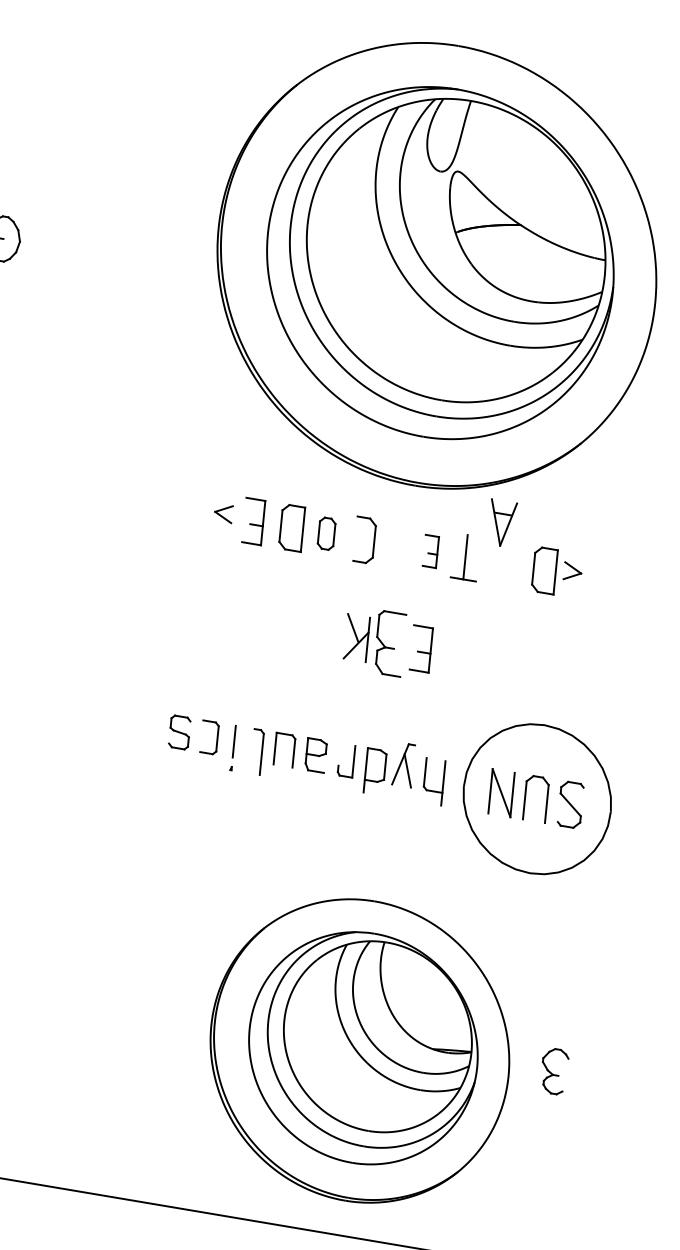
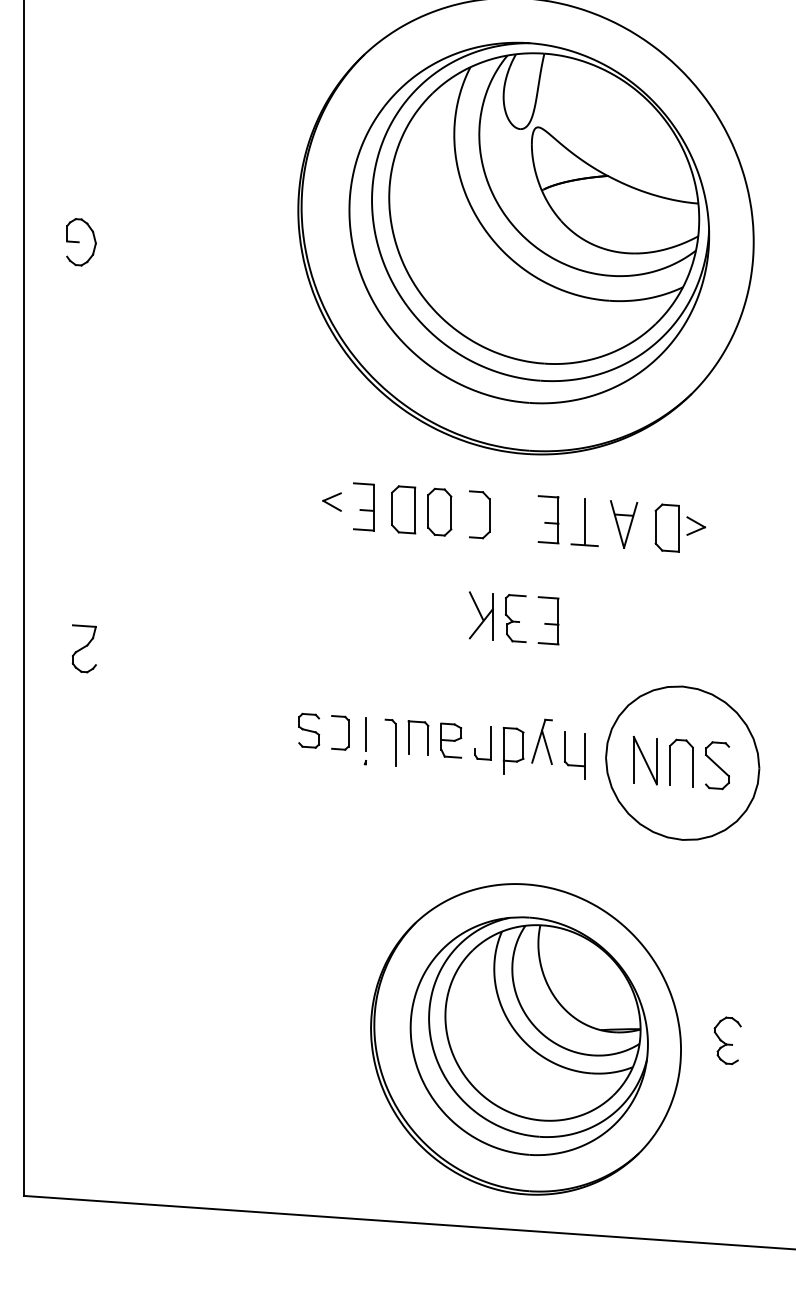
part: (502, 523) -> (624, 524), moved
part: (326, 533) -> (439, 511), size x1.43
part: (430, 551) -> (548, 519), size x1.43
part: (389, 643) -> (515, 618), size x0.71

